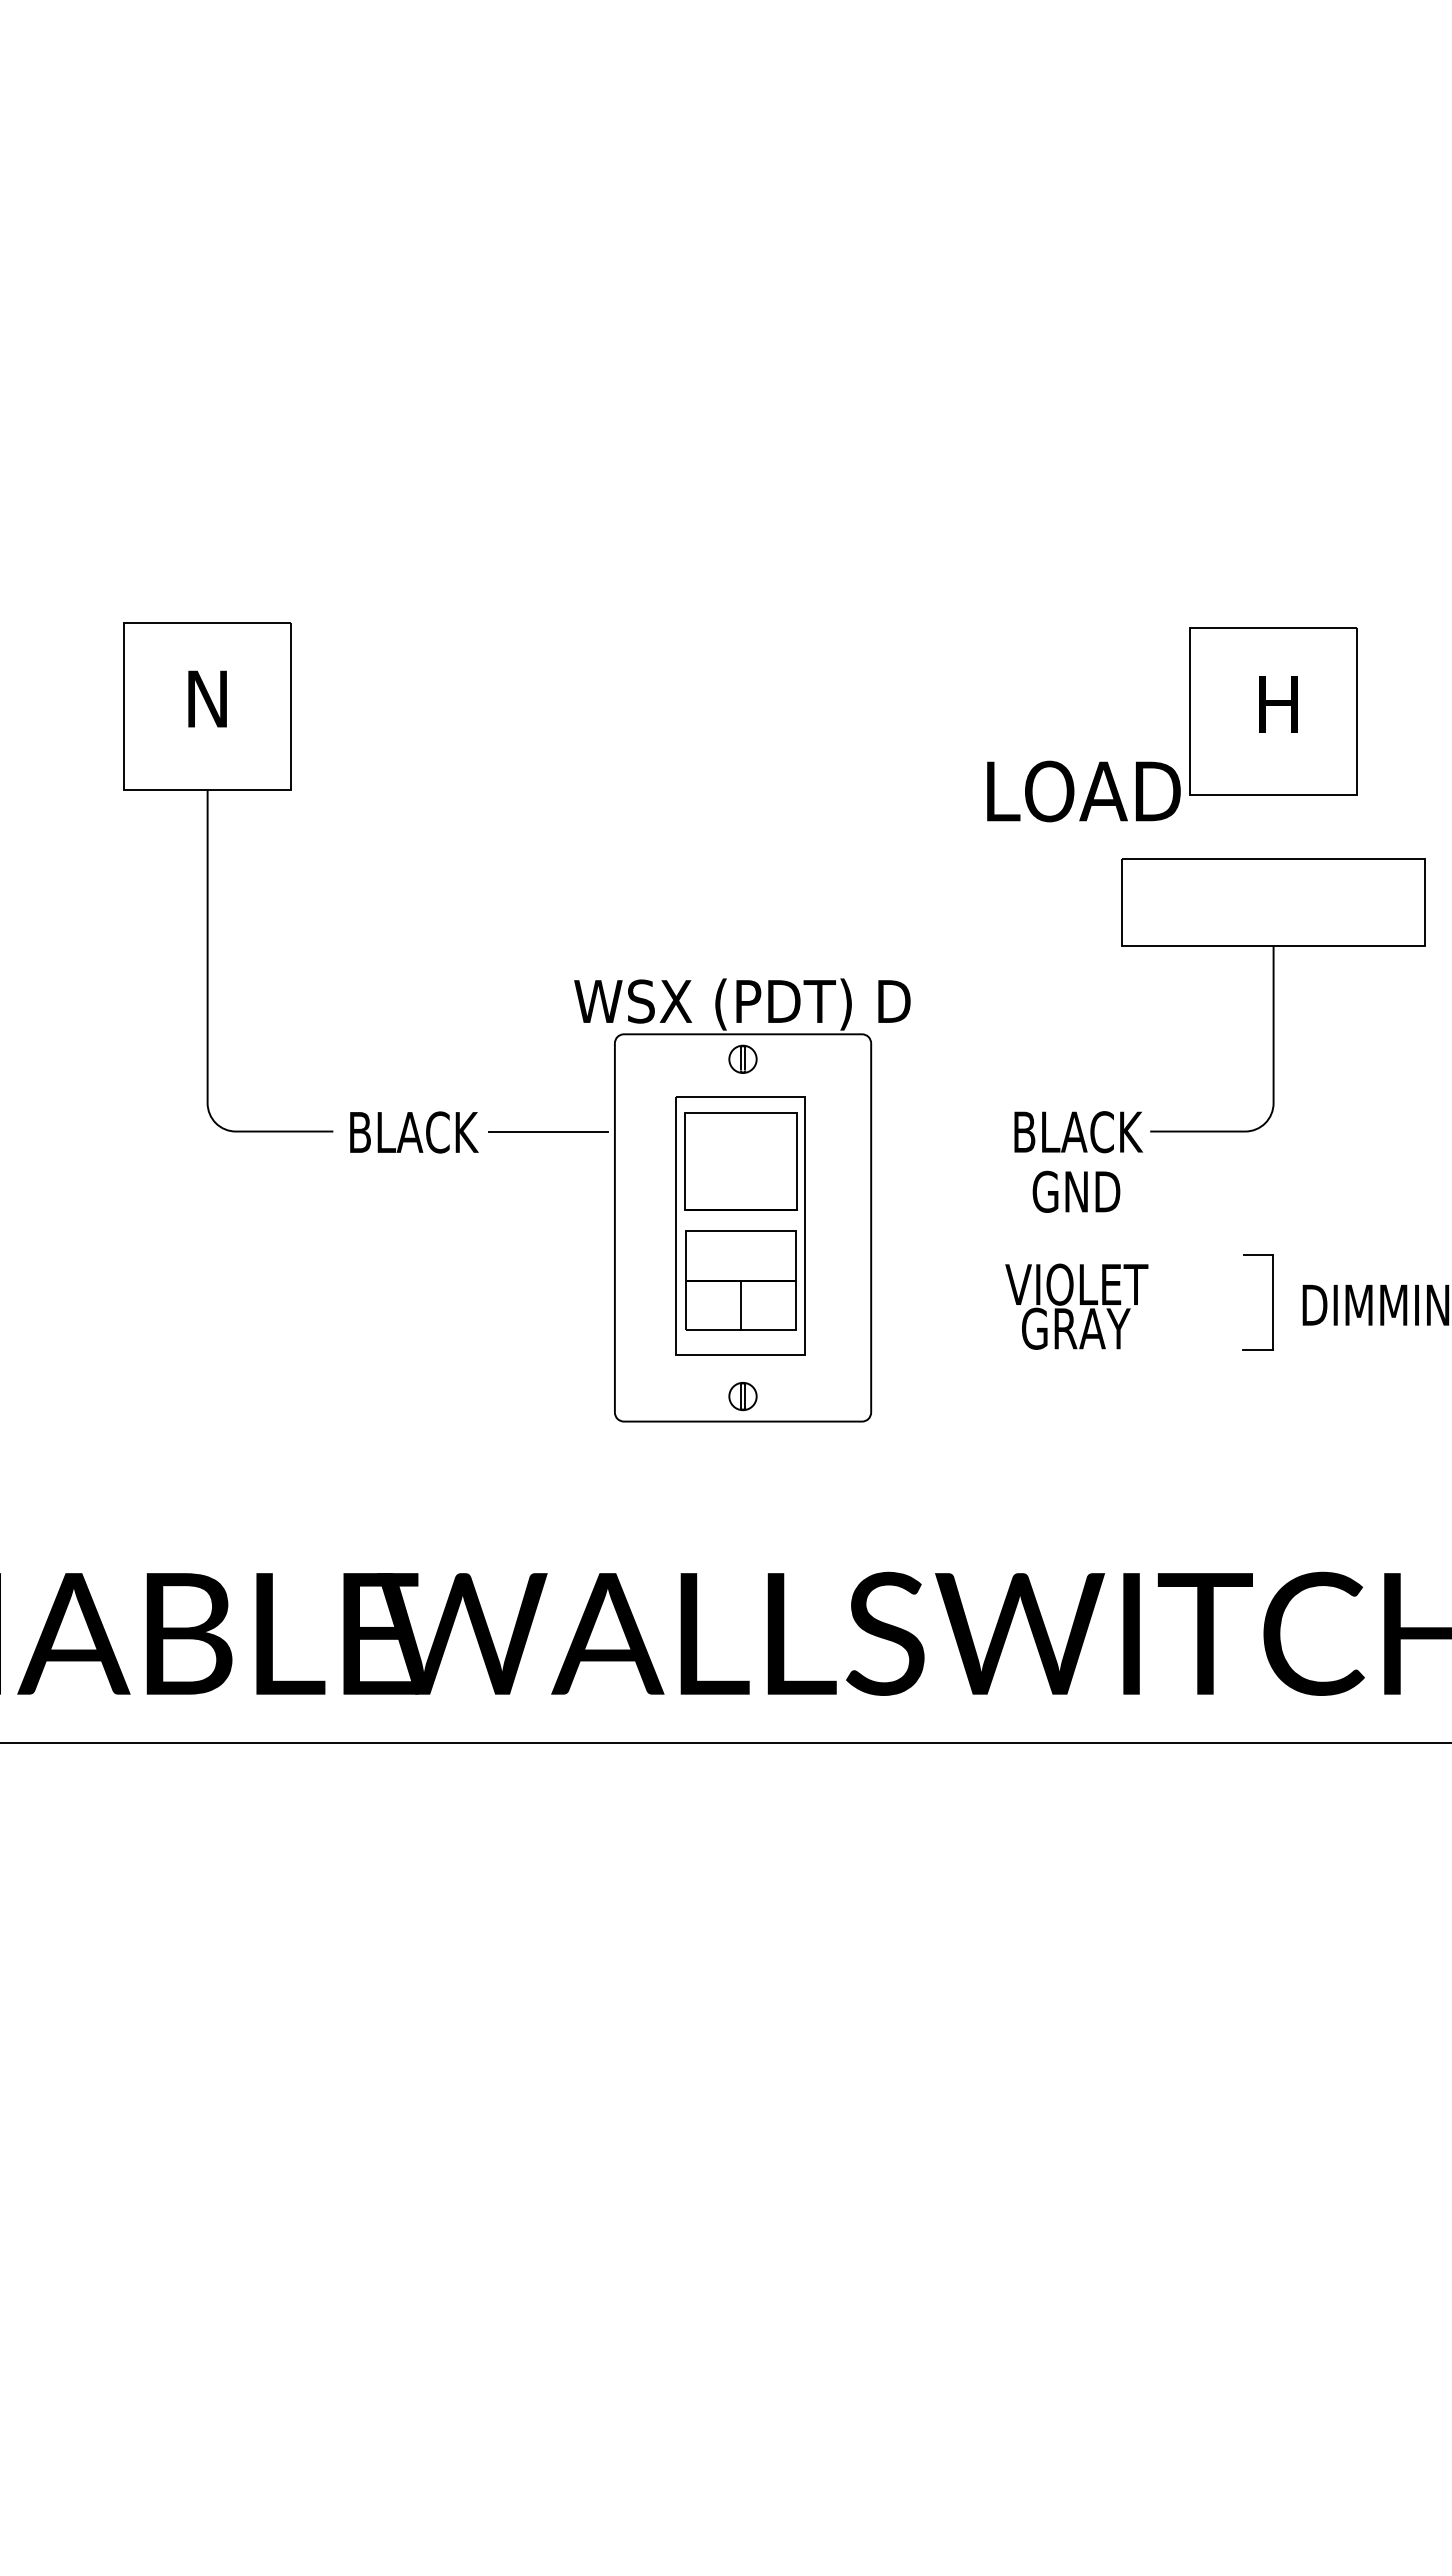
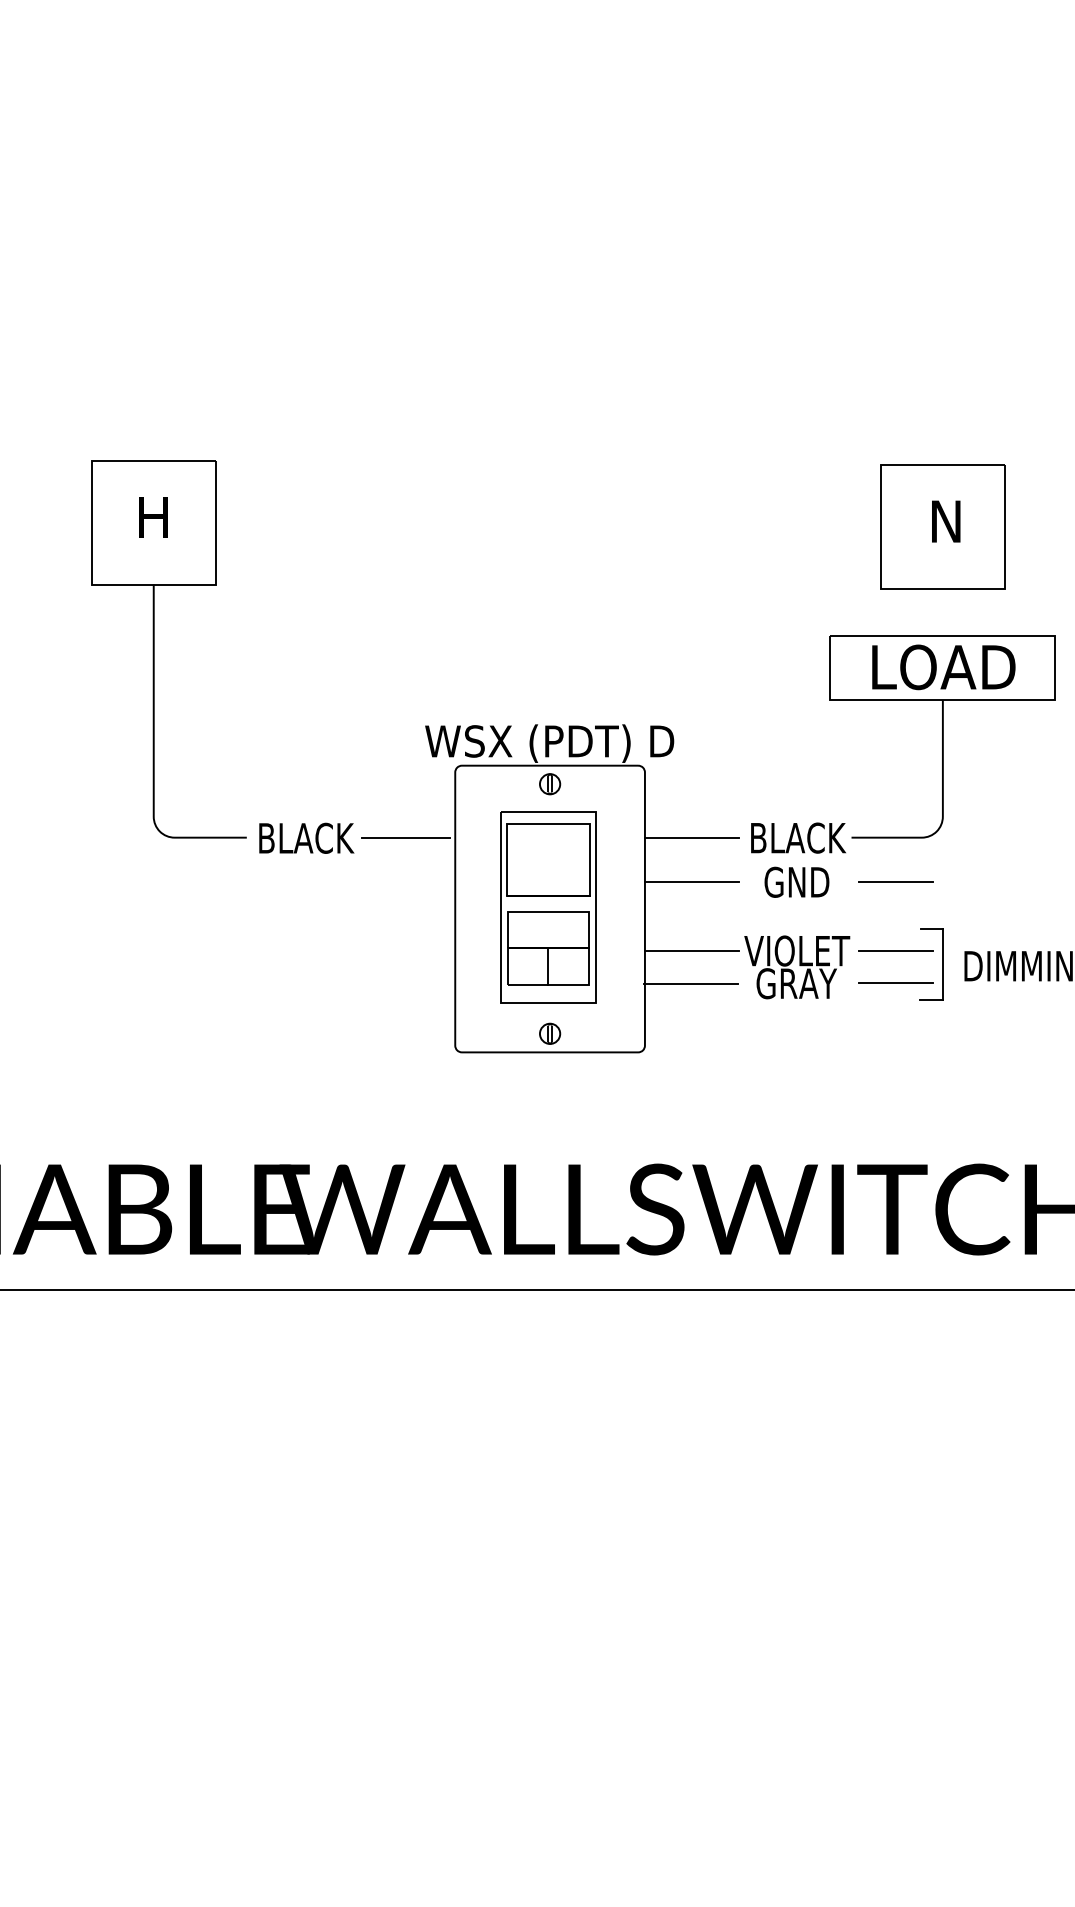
text: (207, 698) -> (153, 517), N -> H
text: (1277, 704) -> (945, 521), H -> N
text: (1083, 791) -> (943, 667), moved
line: (934, 1132) -> (691, 838), added
line: (934, 1191) -> (691, 882), added
line: (1209, 1191) -> (895, 882), added
line: (934, 1284) -> (691, 950), added
line: (1209, 1284) -> (895, 950), added
line: (1209, 1327) -> (895, 982), added
line: (933, 1328) -> (691, 983), added

